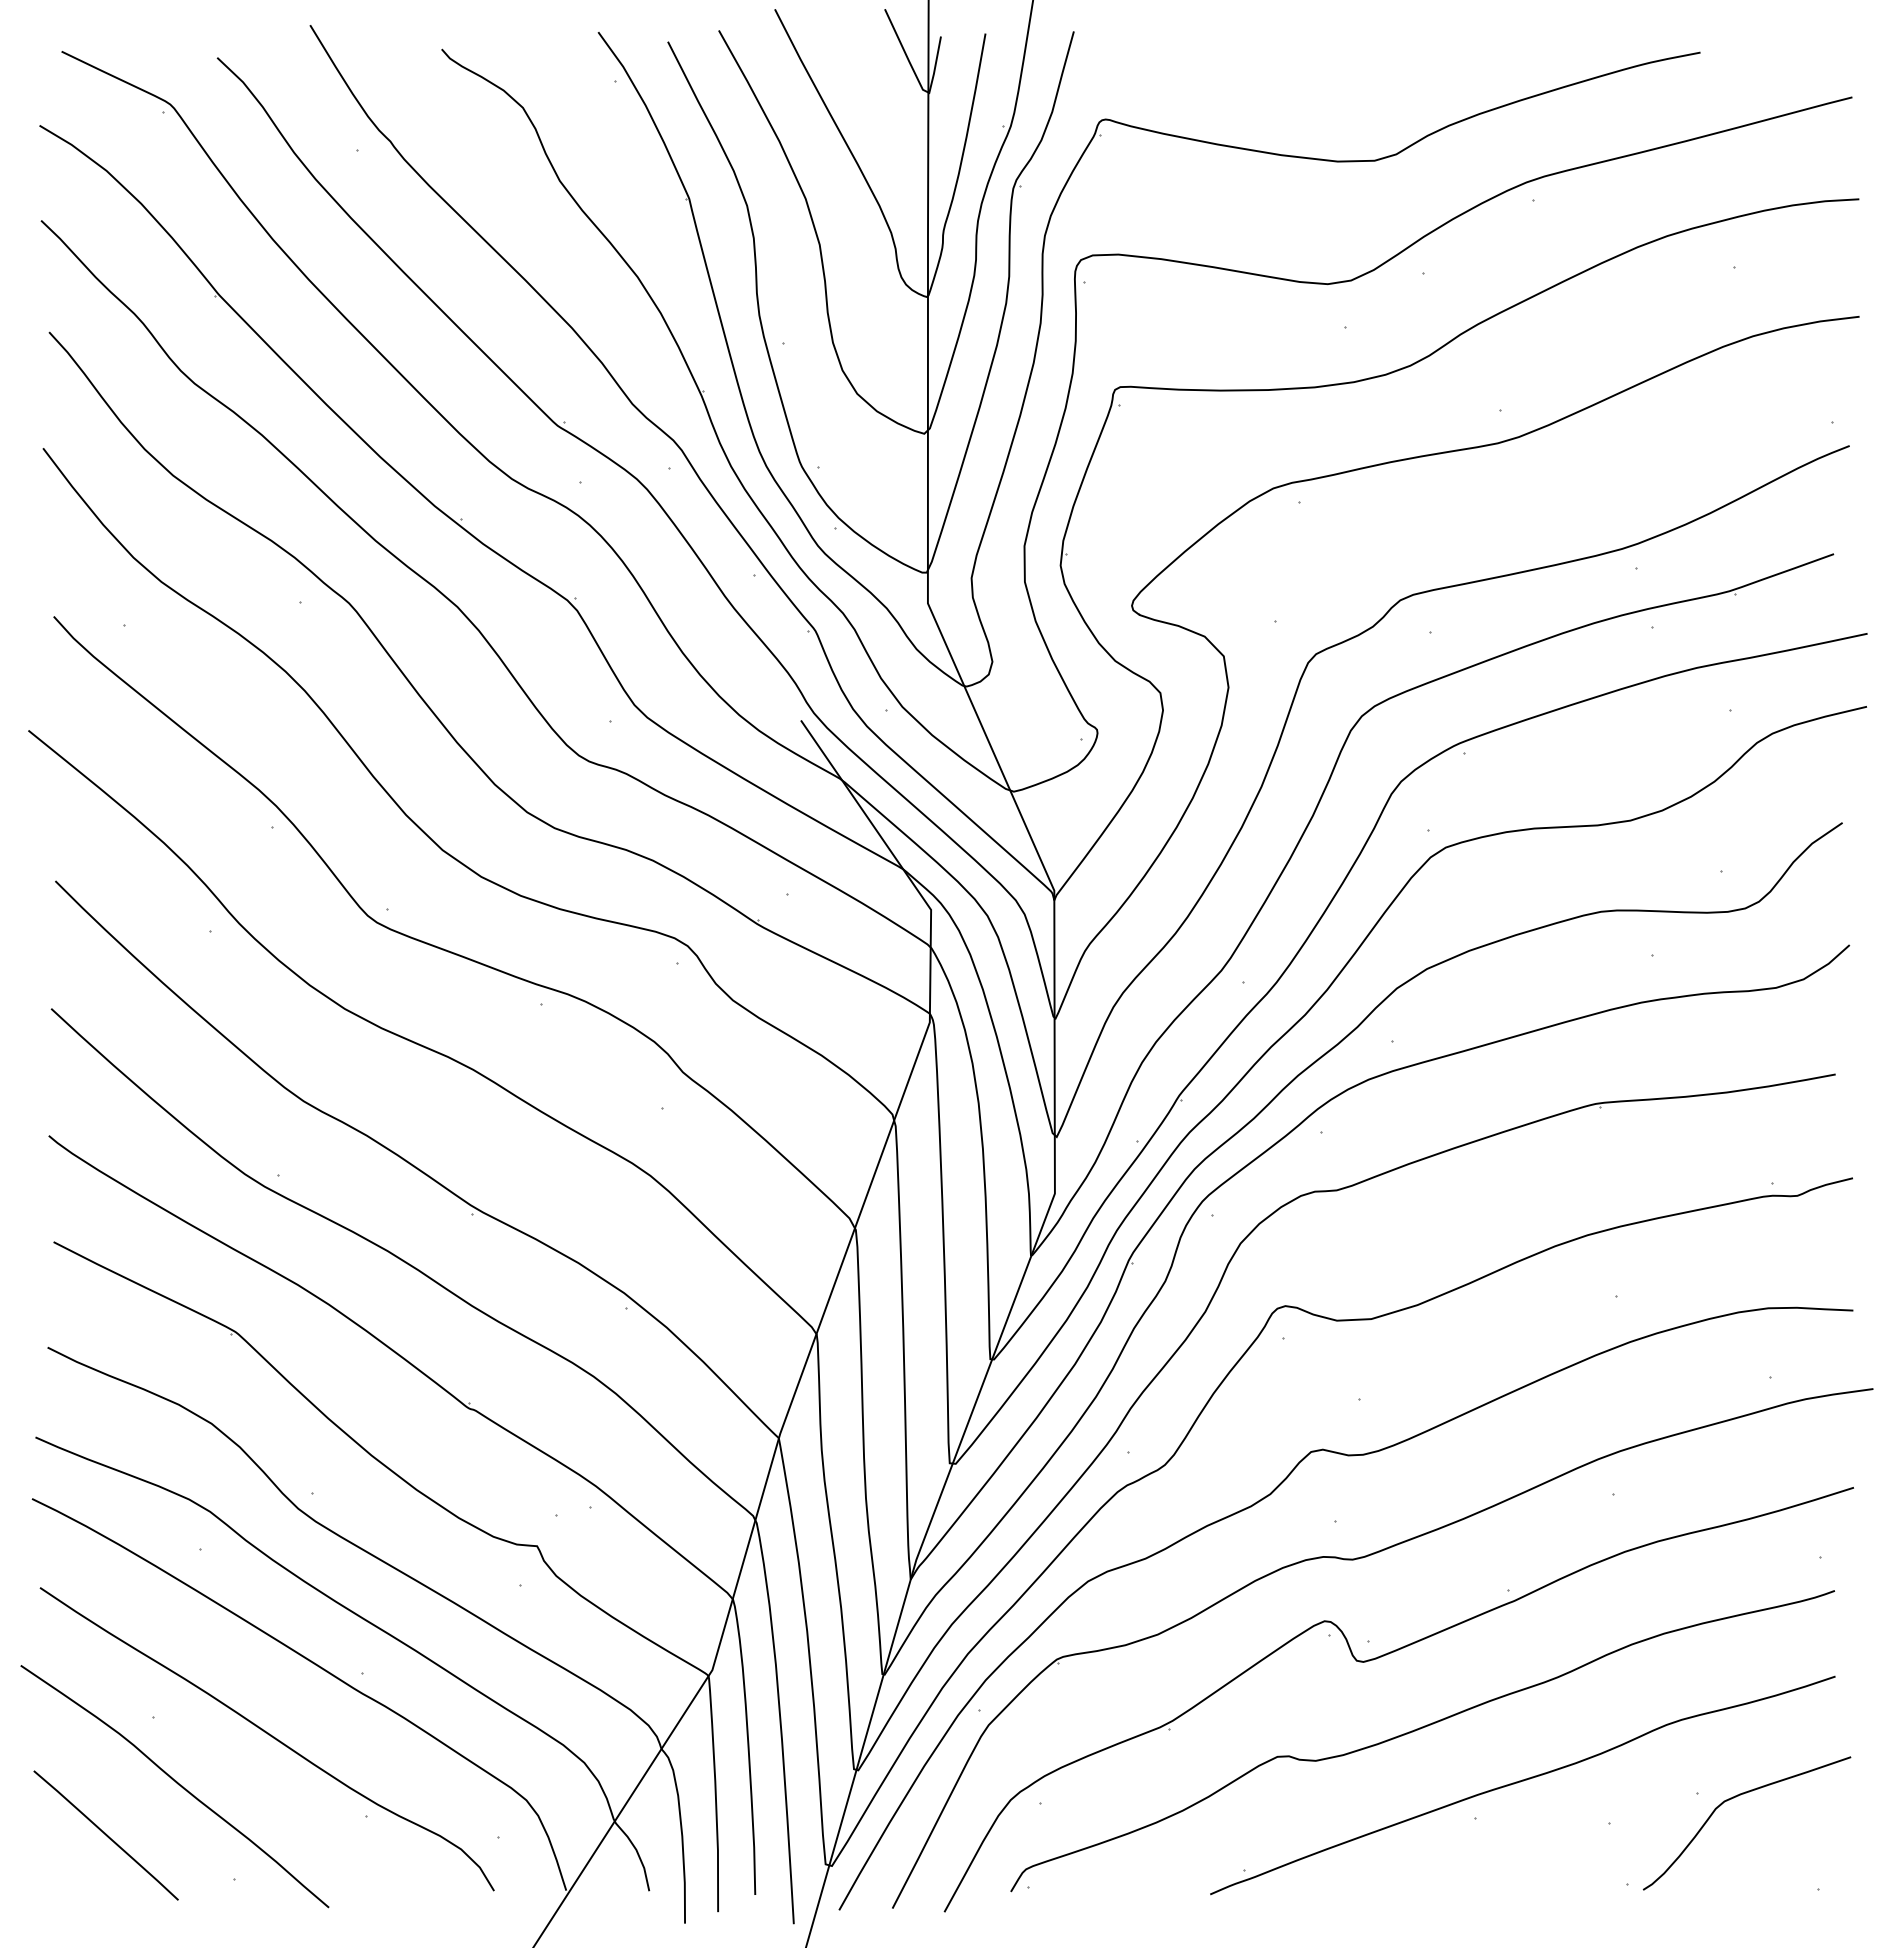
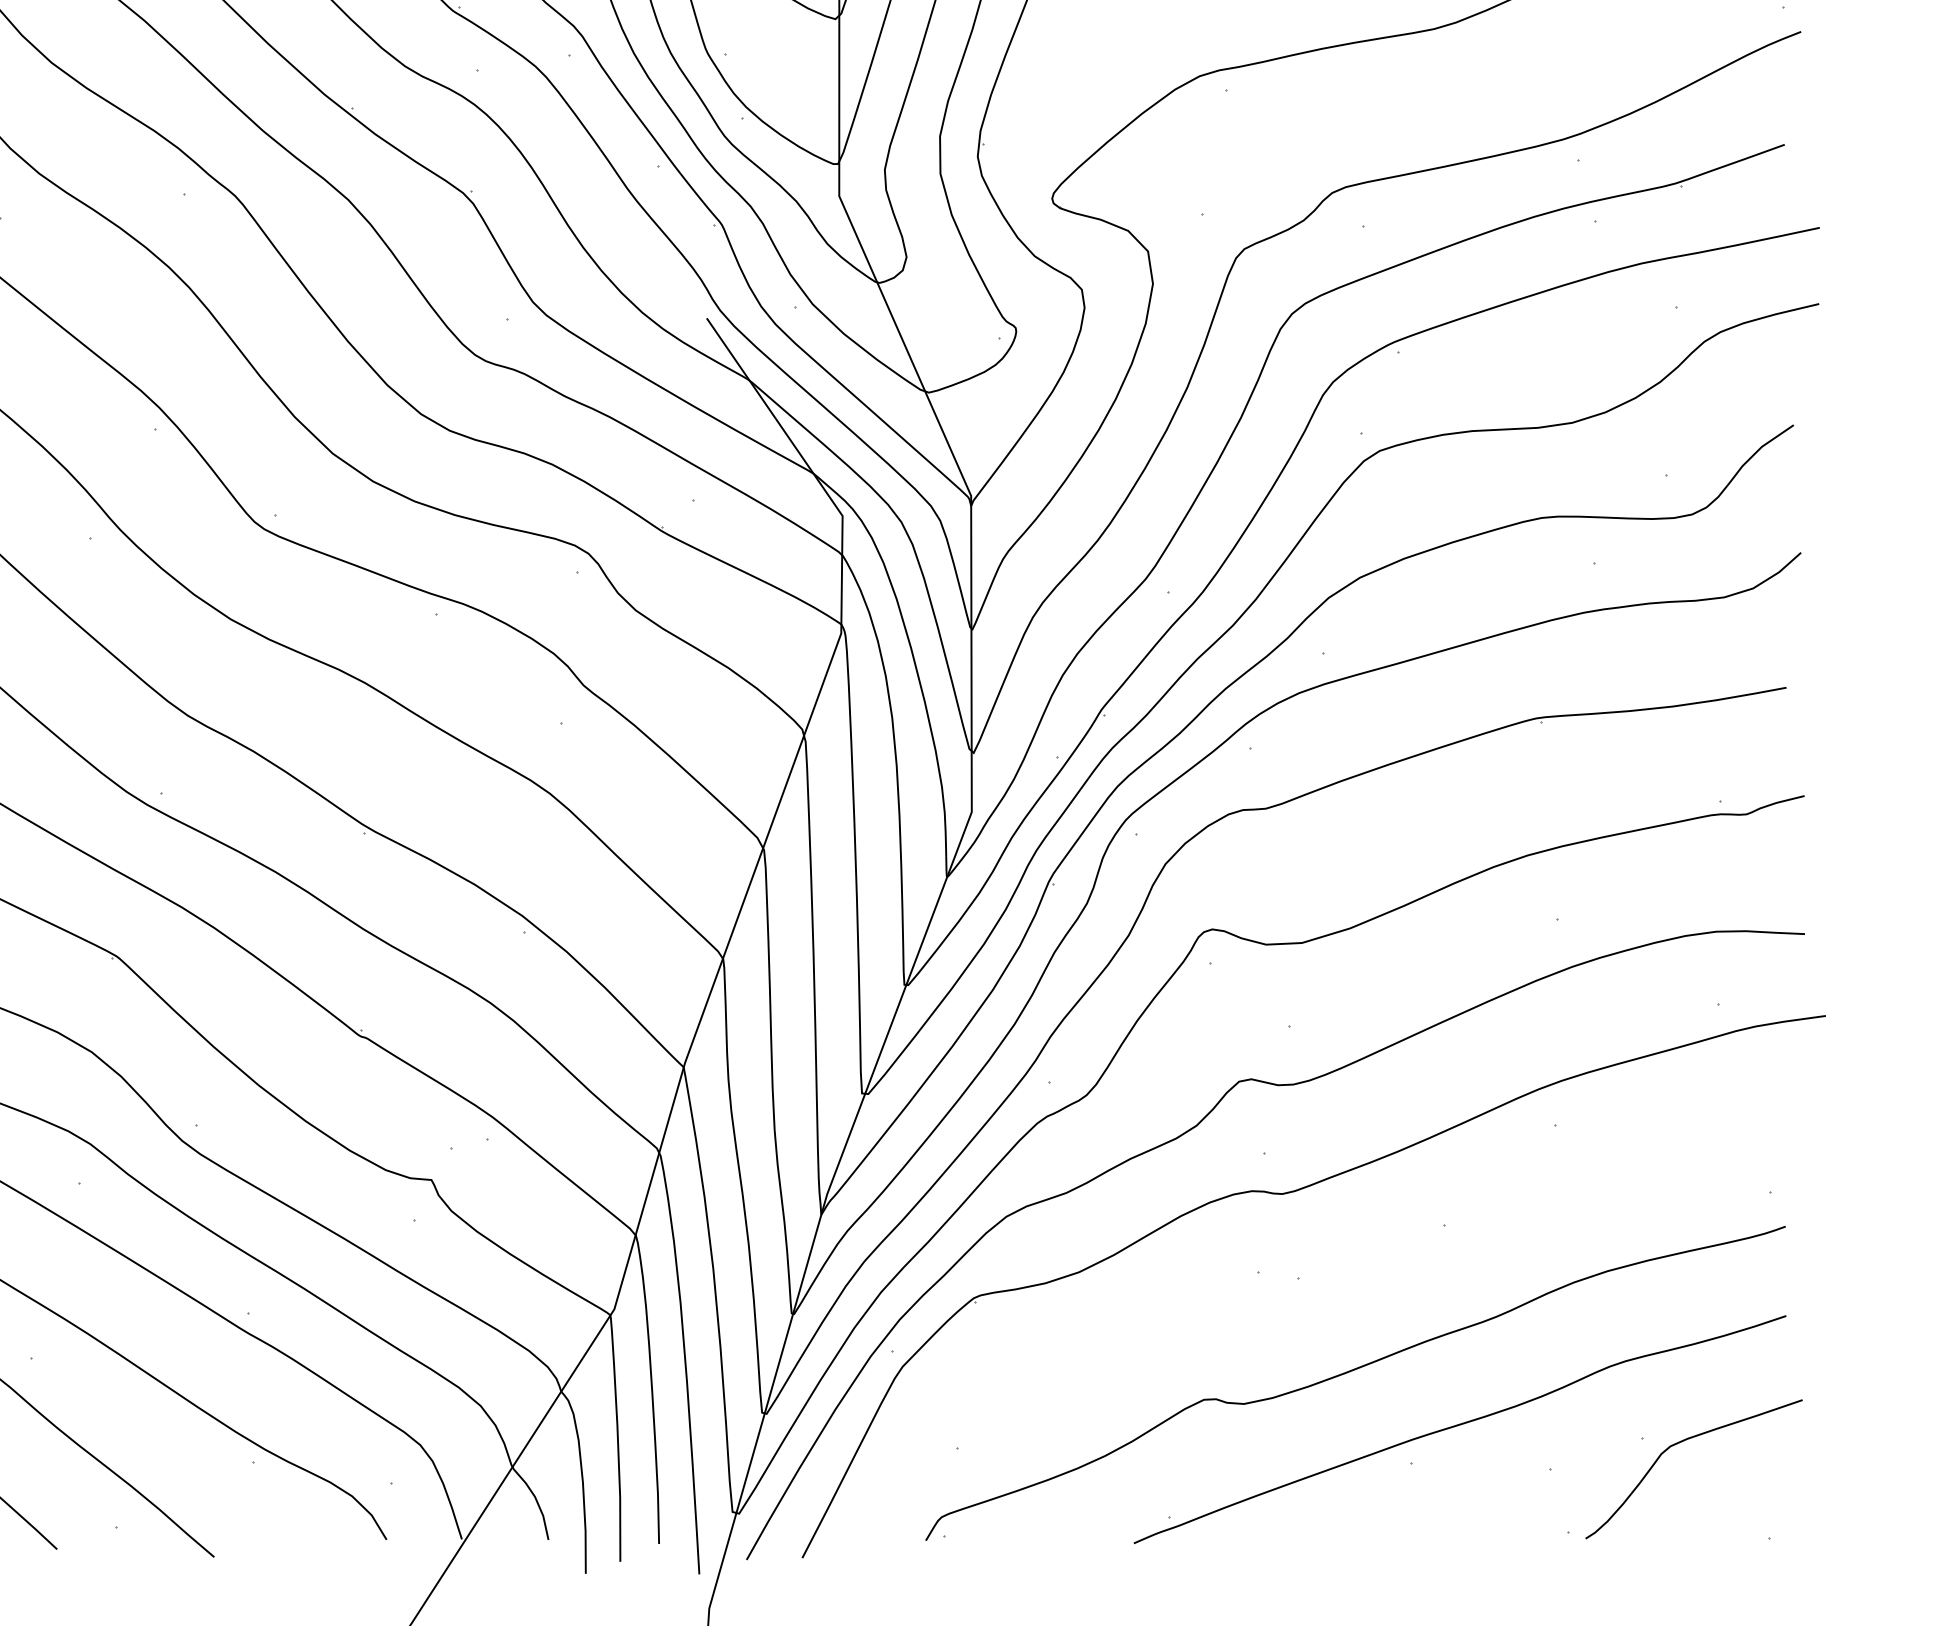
part: (1381, 1657) -> (1312, 1296), removed

